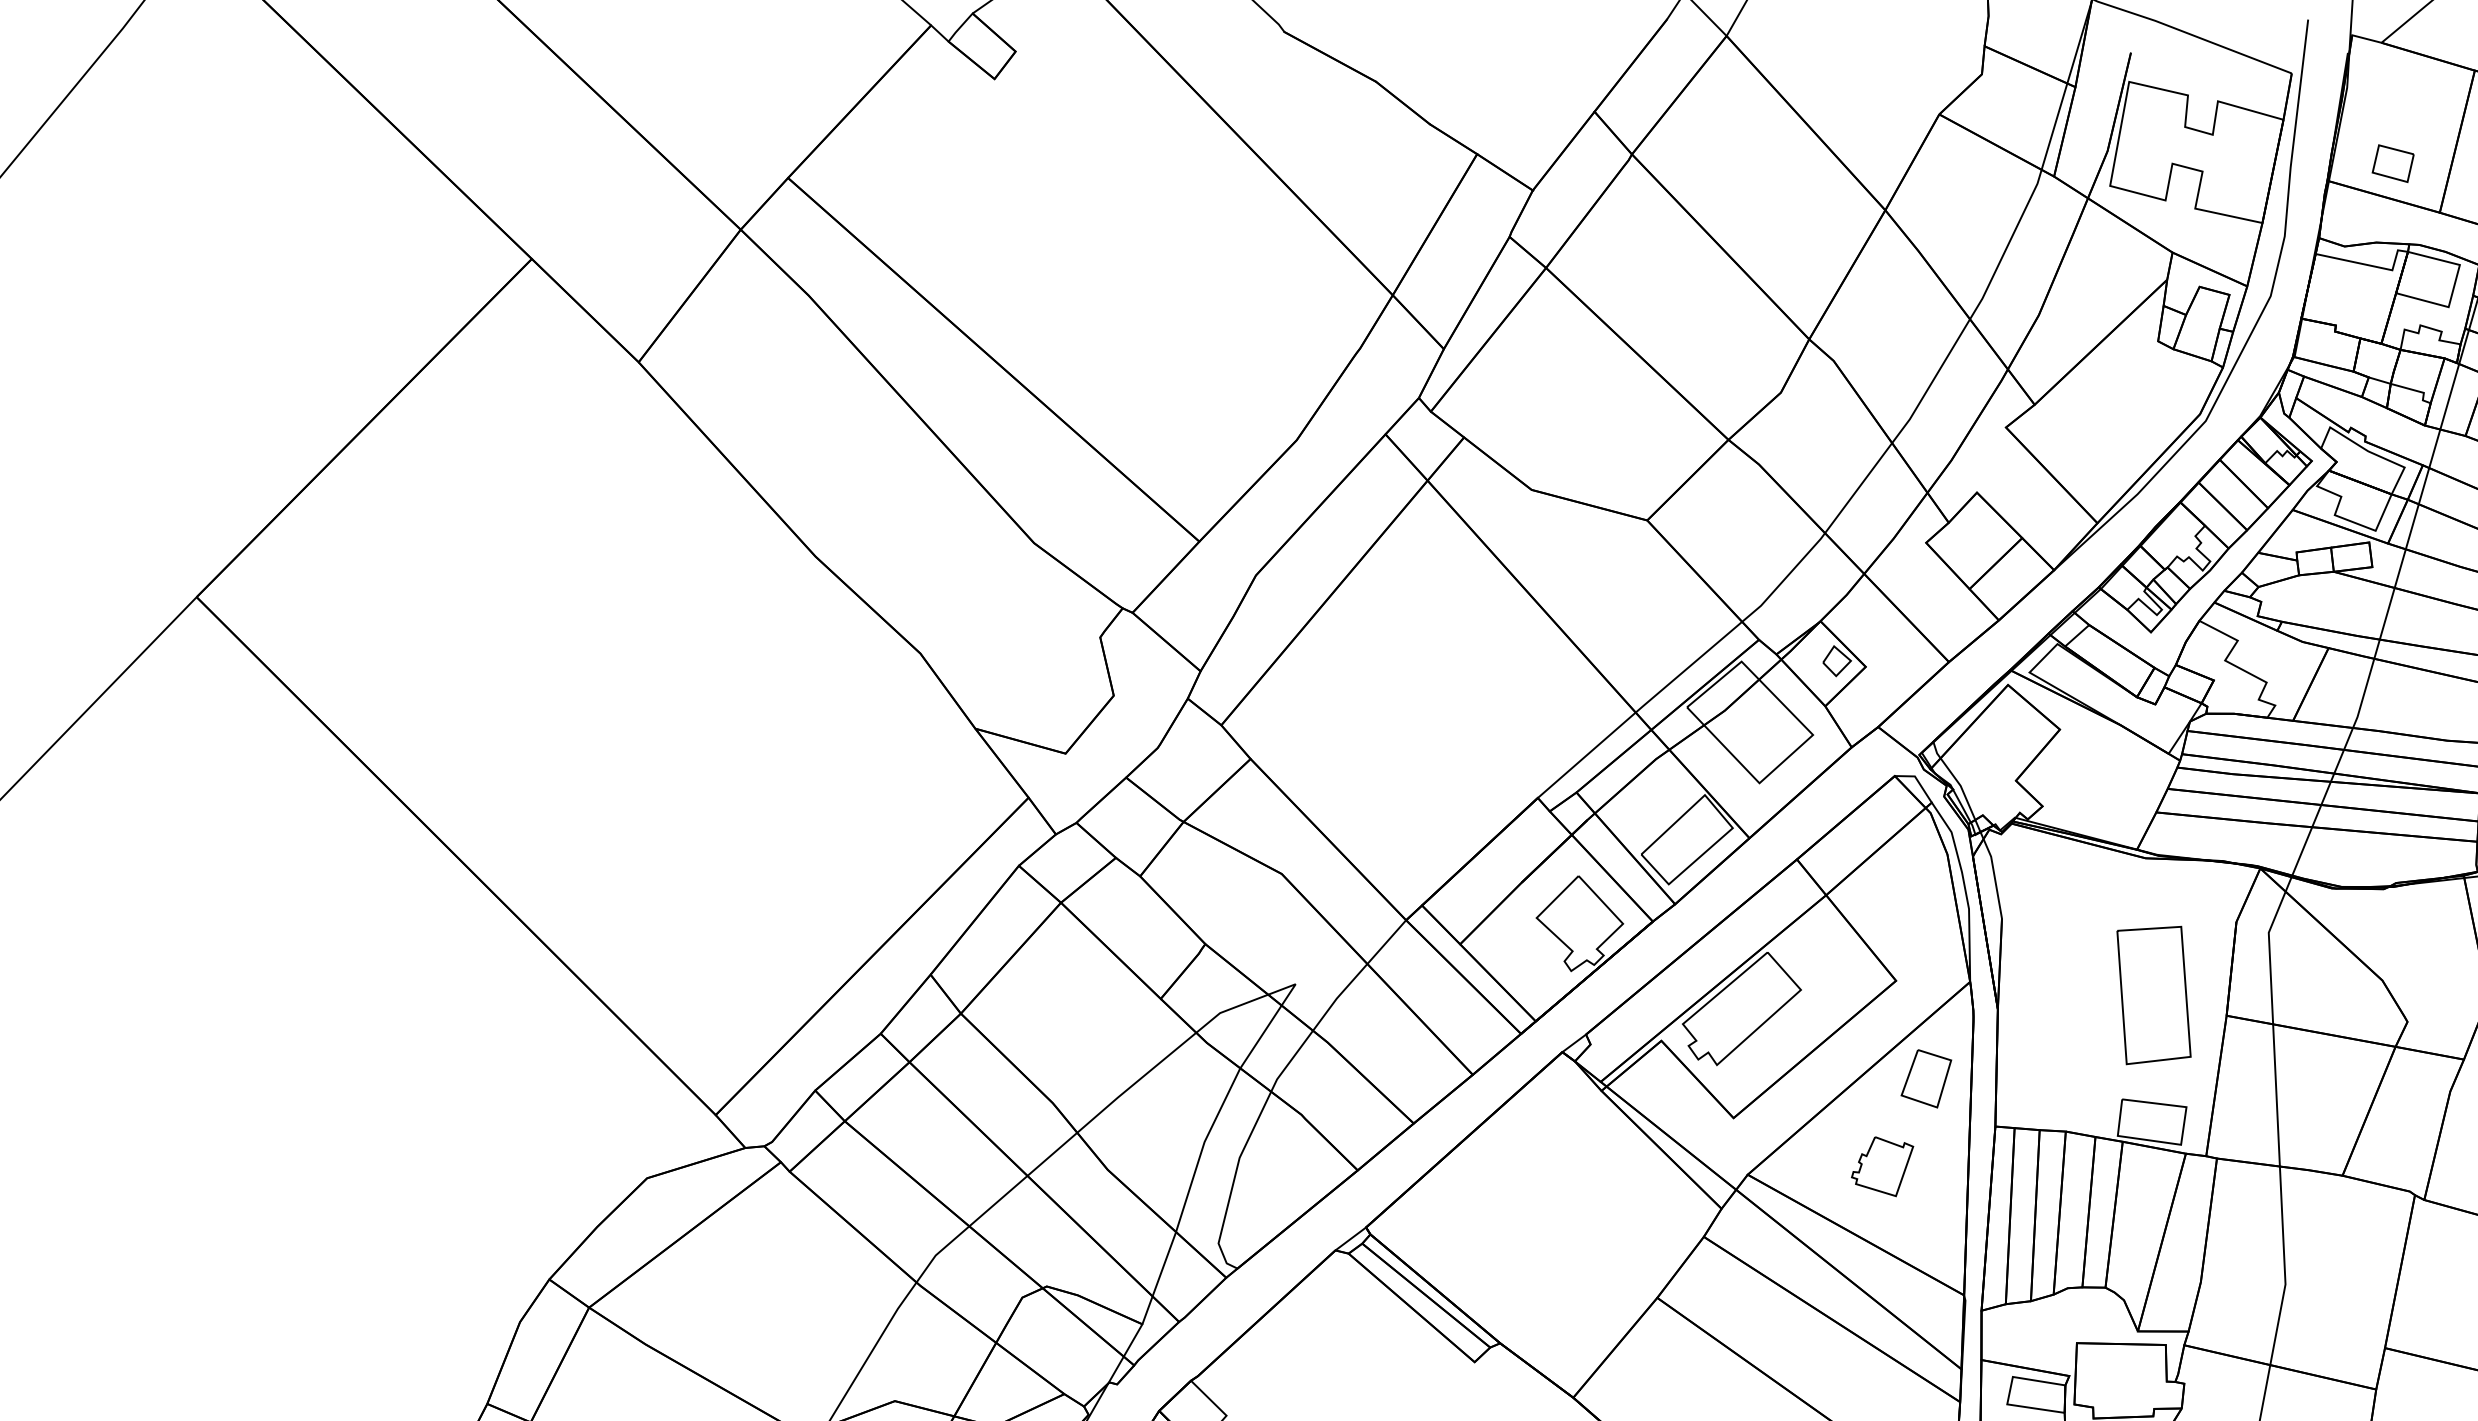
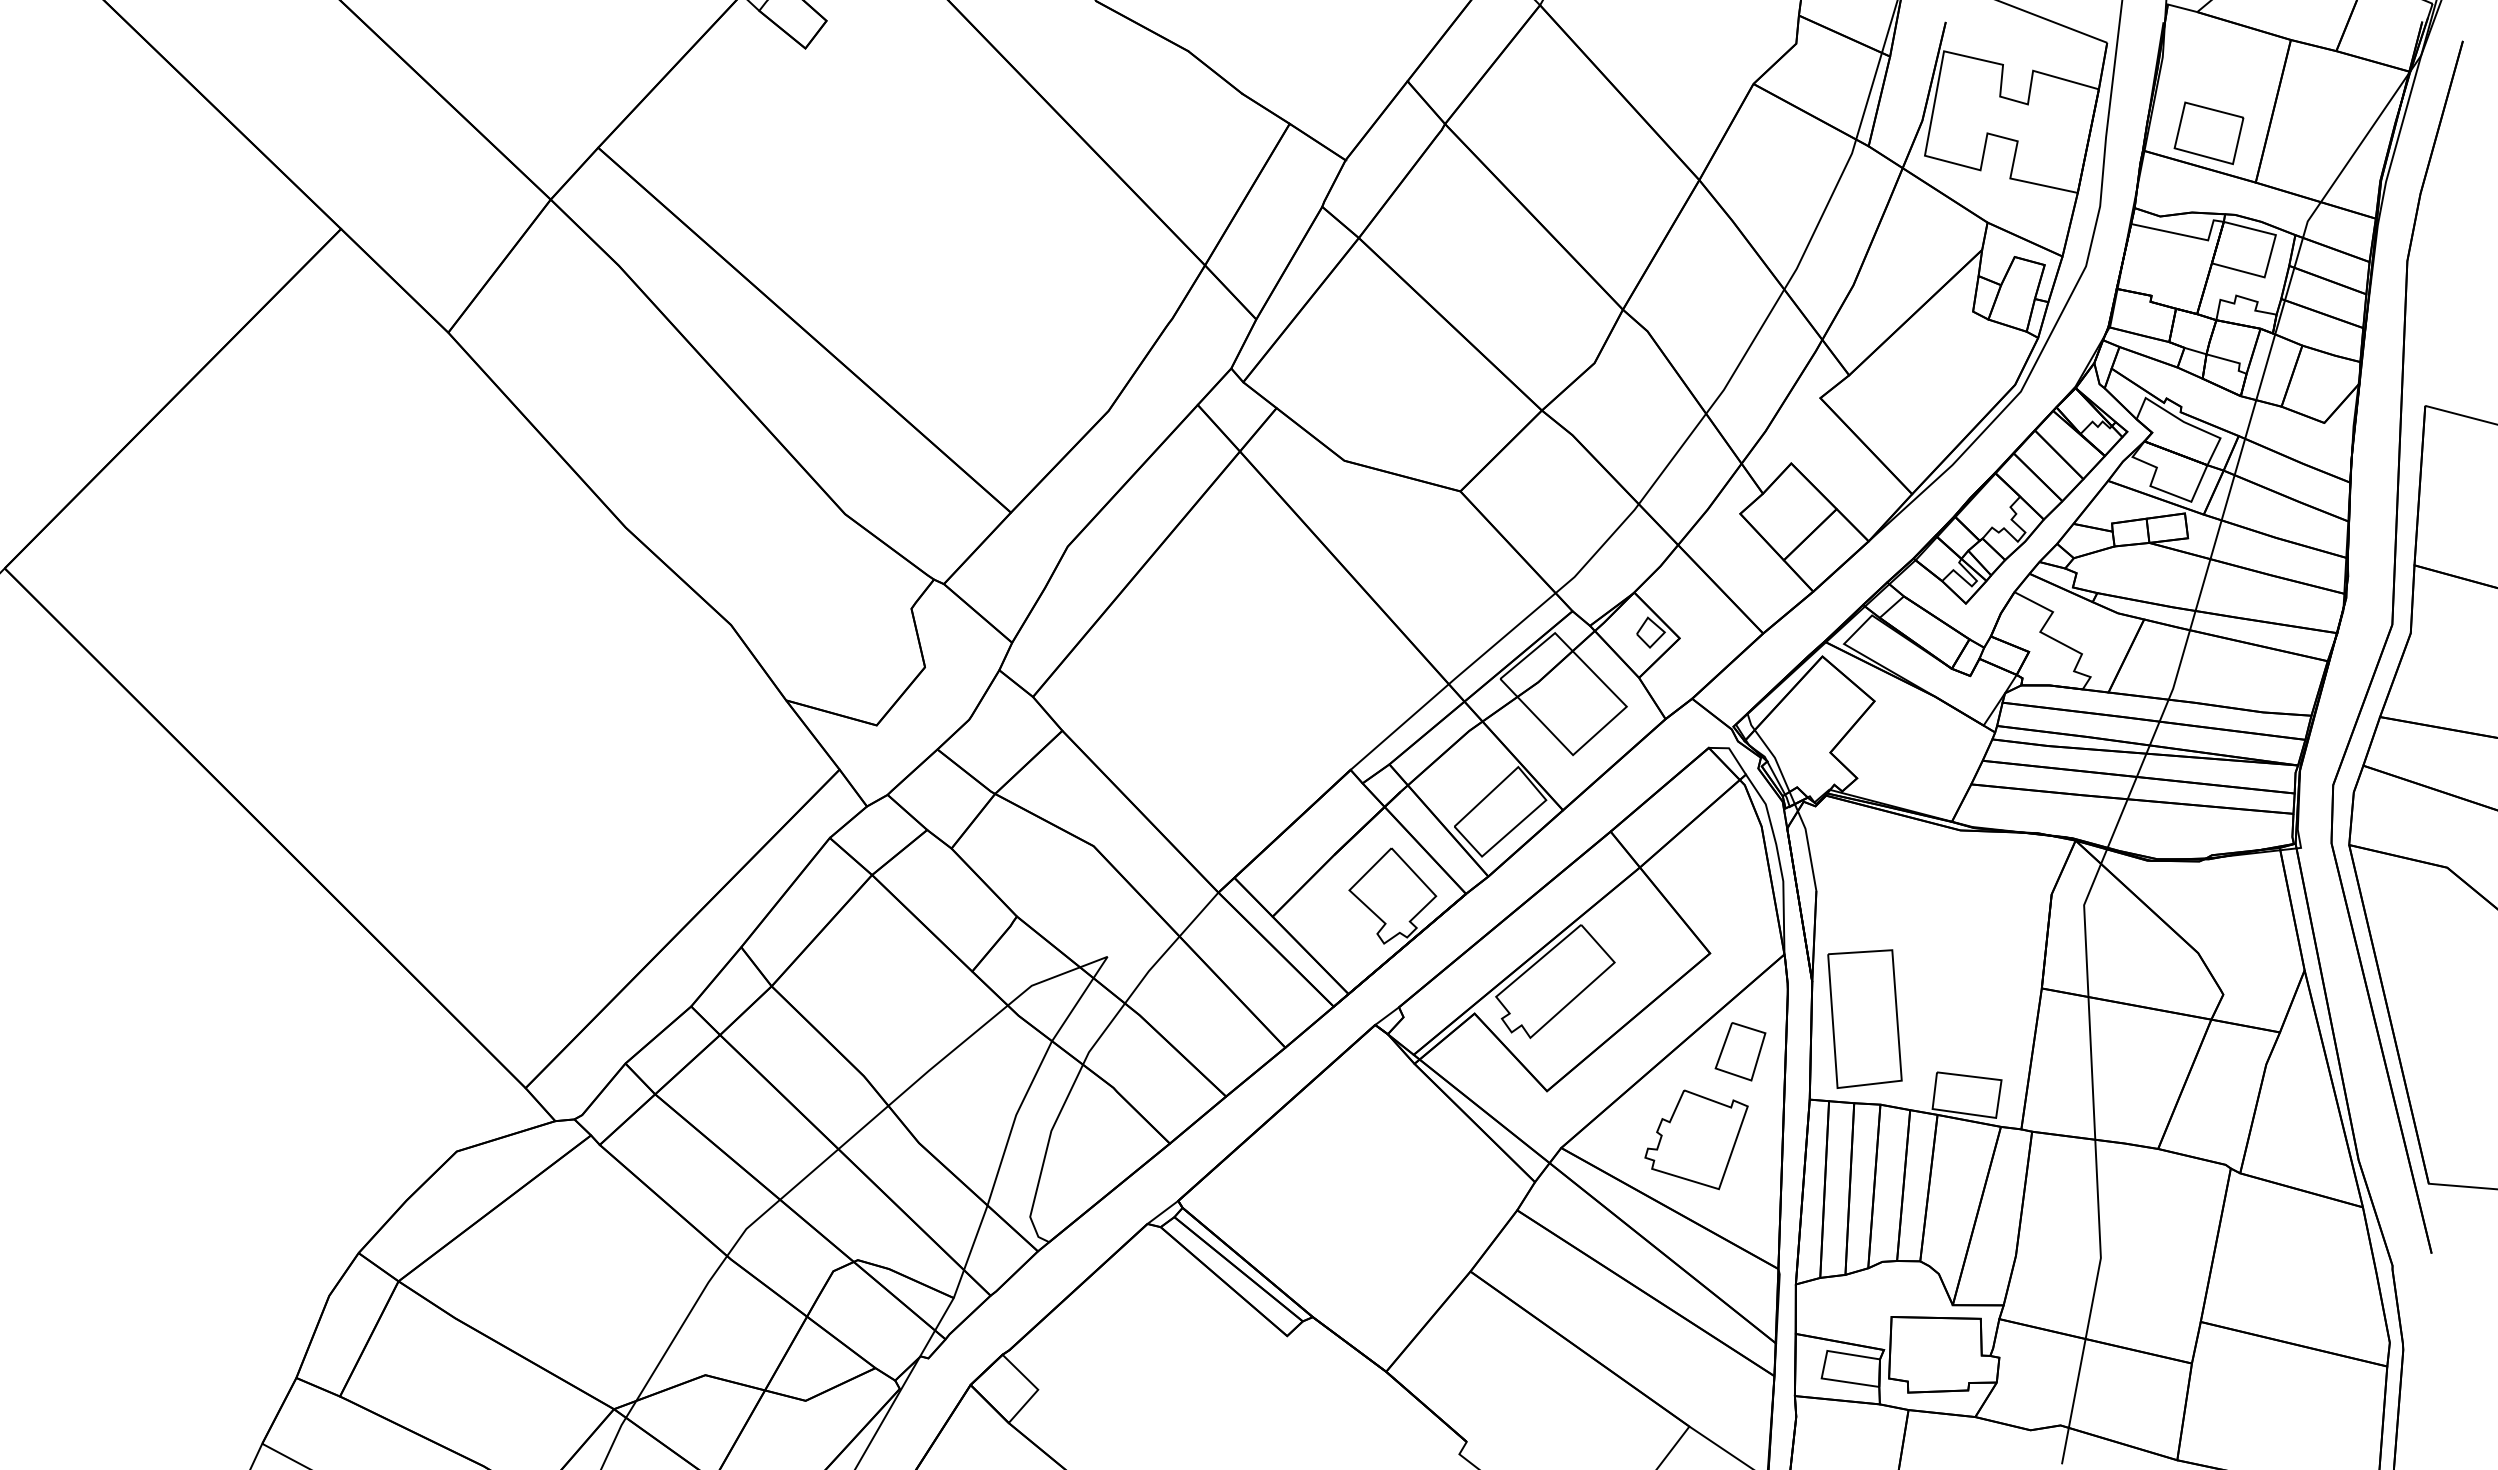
part: (2392, 163) -> (2208, 133), size x1.67
part: (2153, 994) -> (1864, 1018), moved
part: (1882, 1166) -> (1696, 1139), size x1.67

